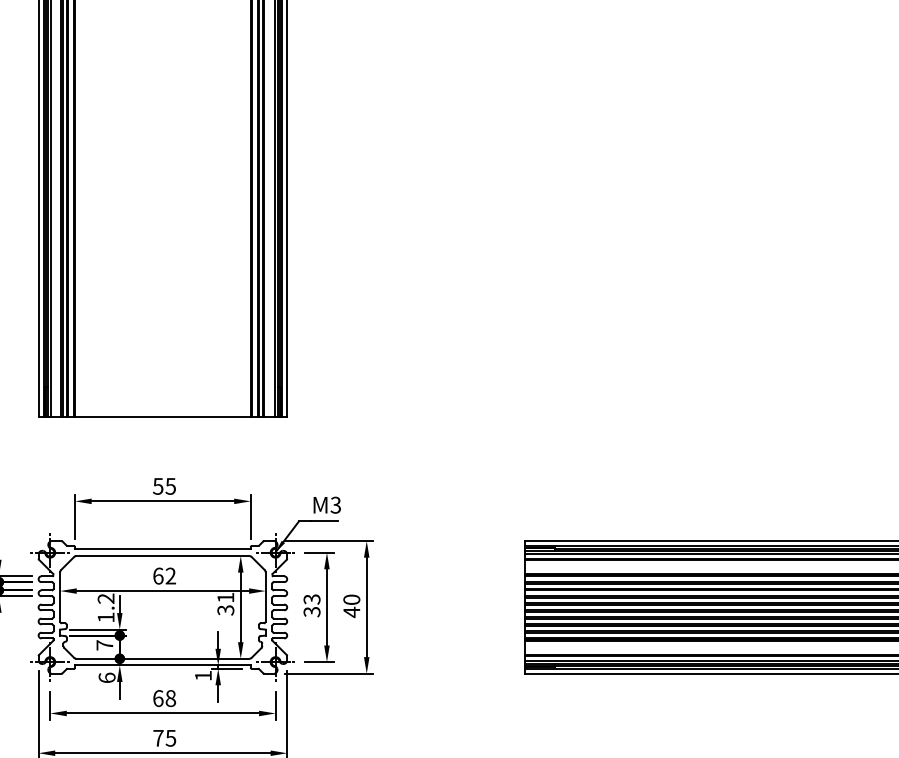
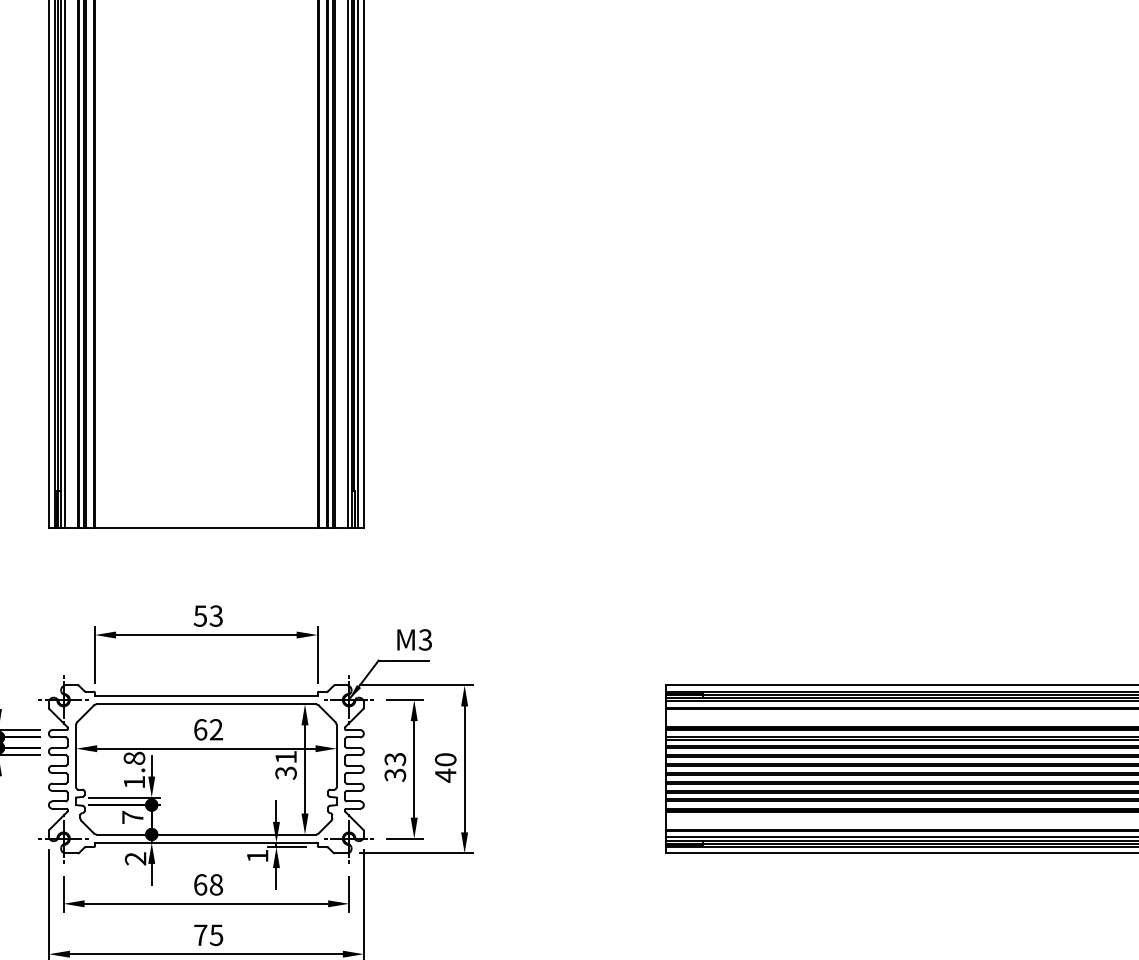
text: (170, 485) -> (215, 614), 55 -> 53
text: (105, 598) -> (133, 758), 1.2 -> 1.8
text: (106, 677) -> (134, 858), 6 -> 2

